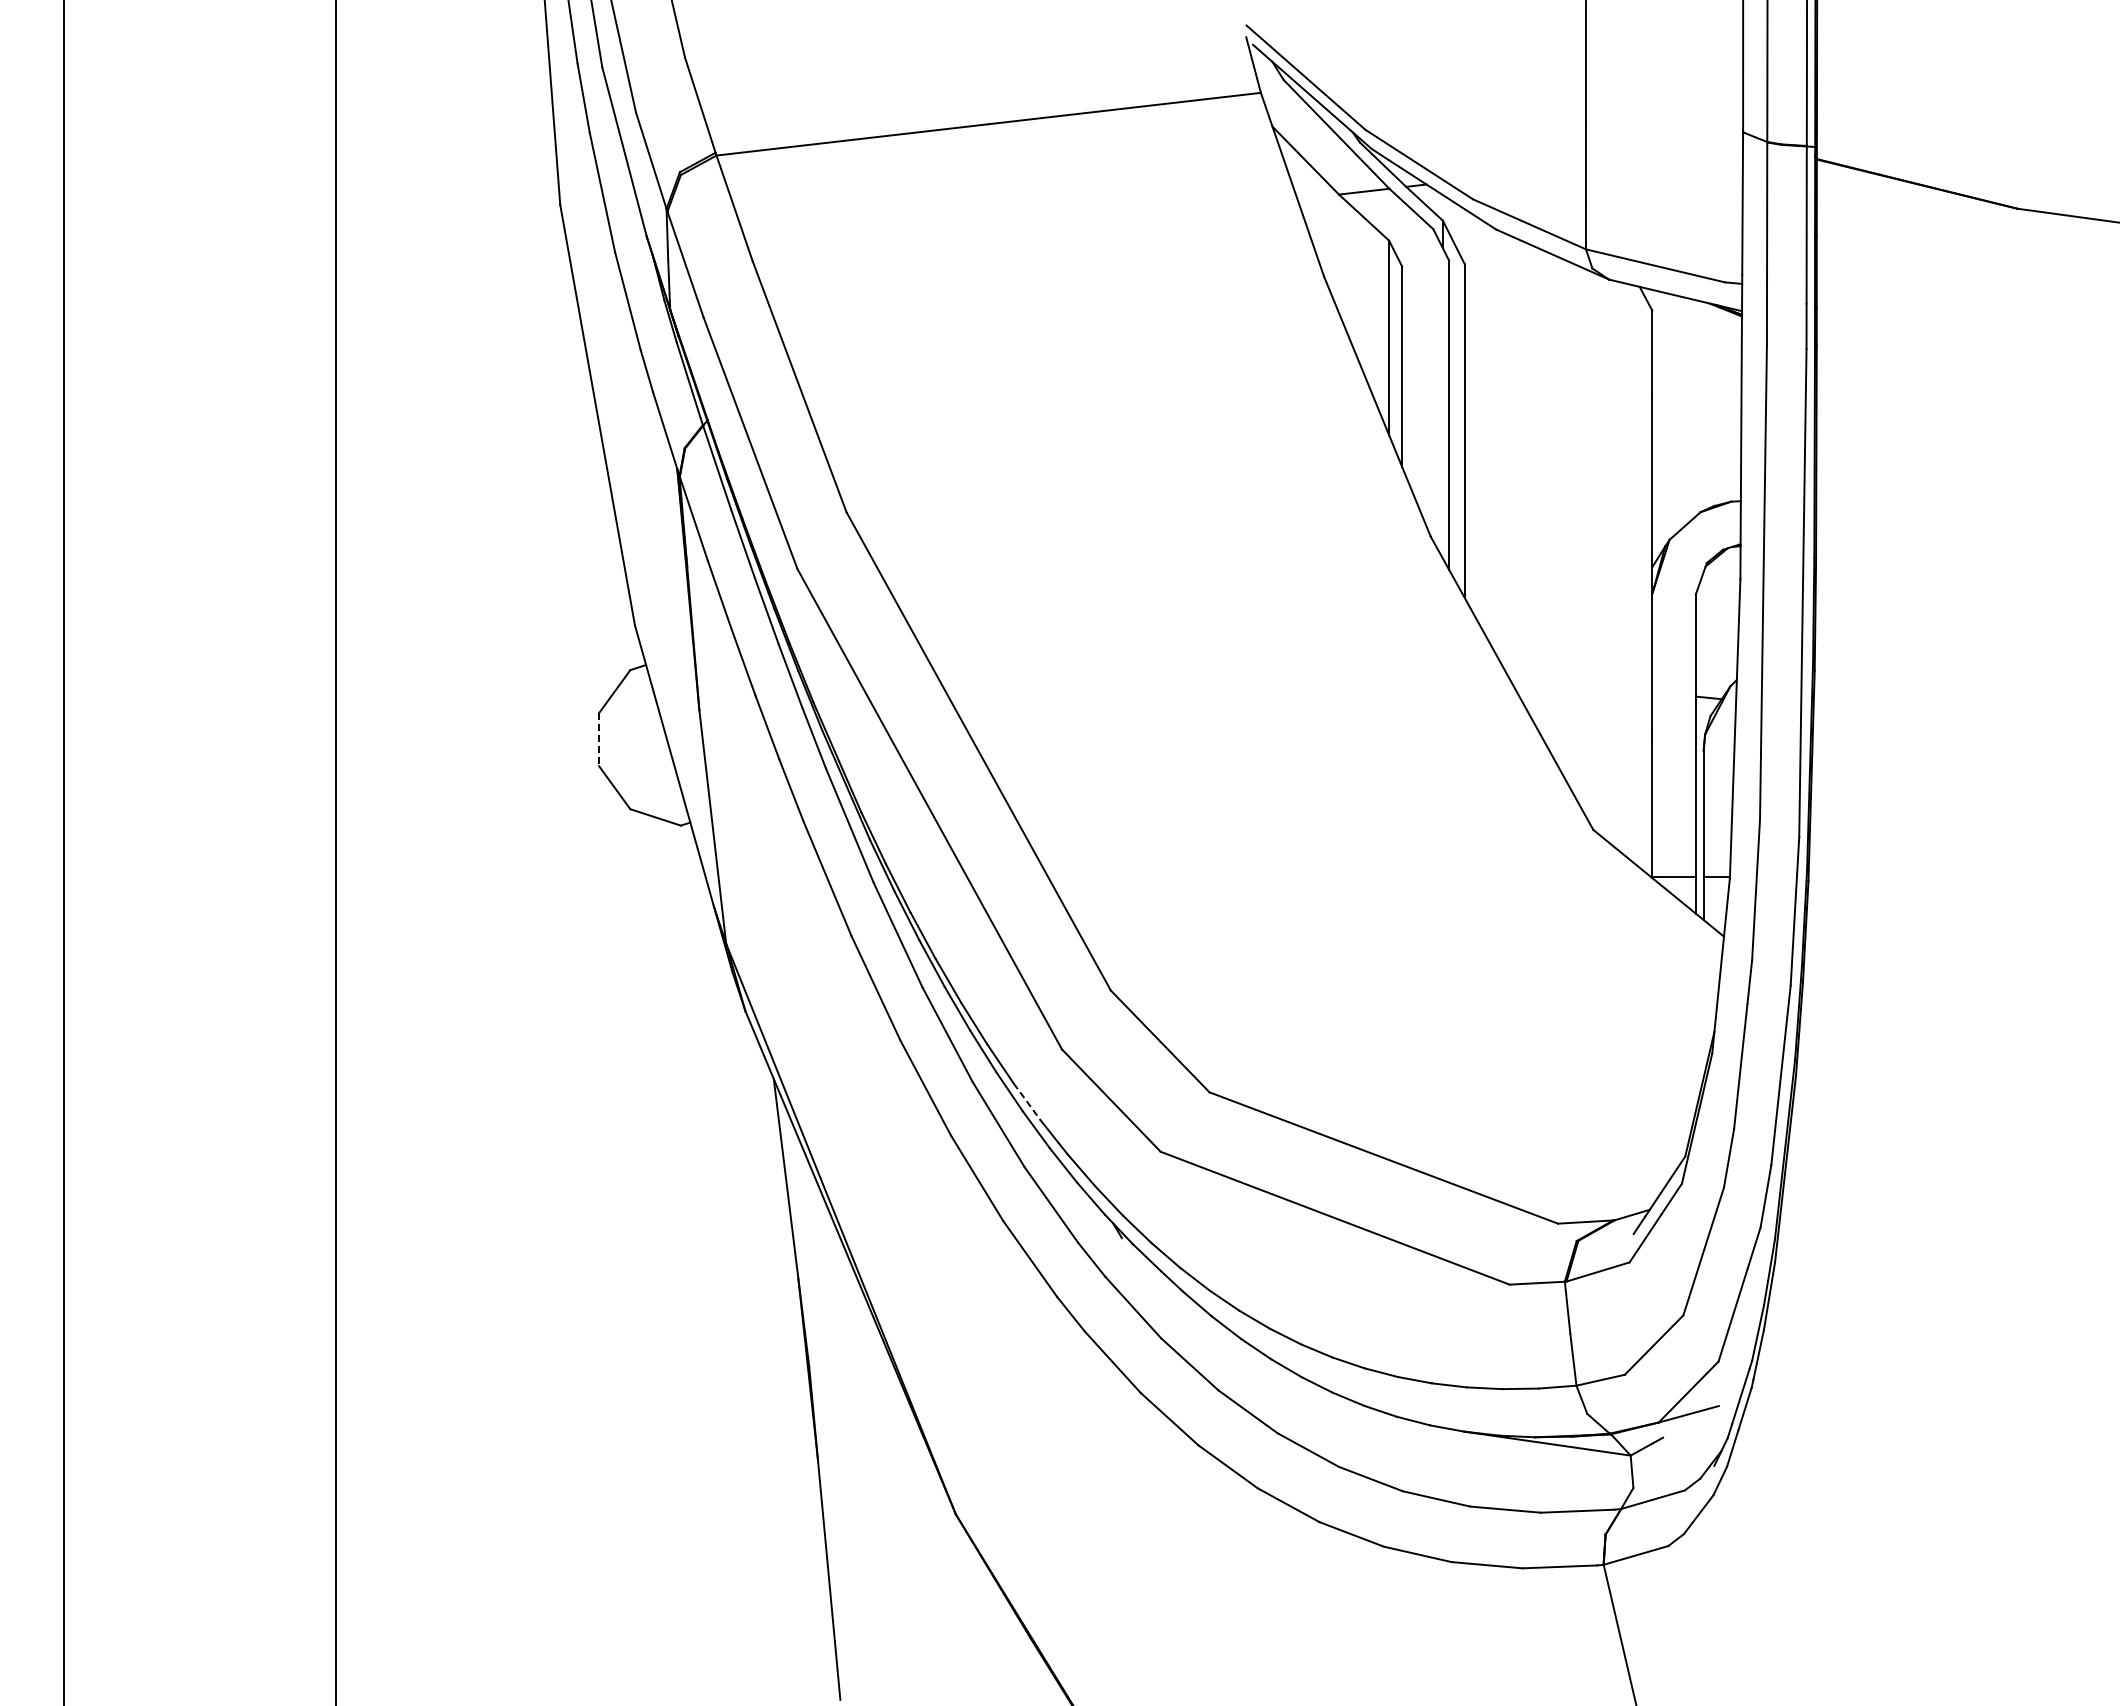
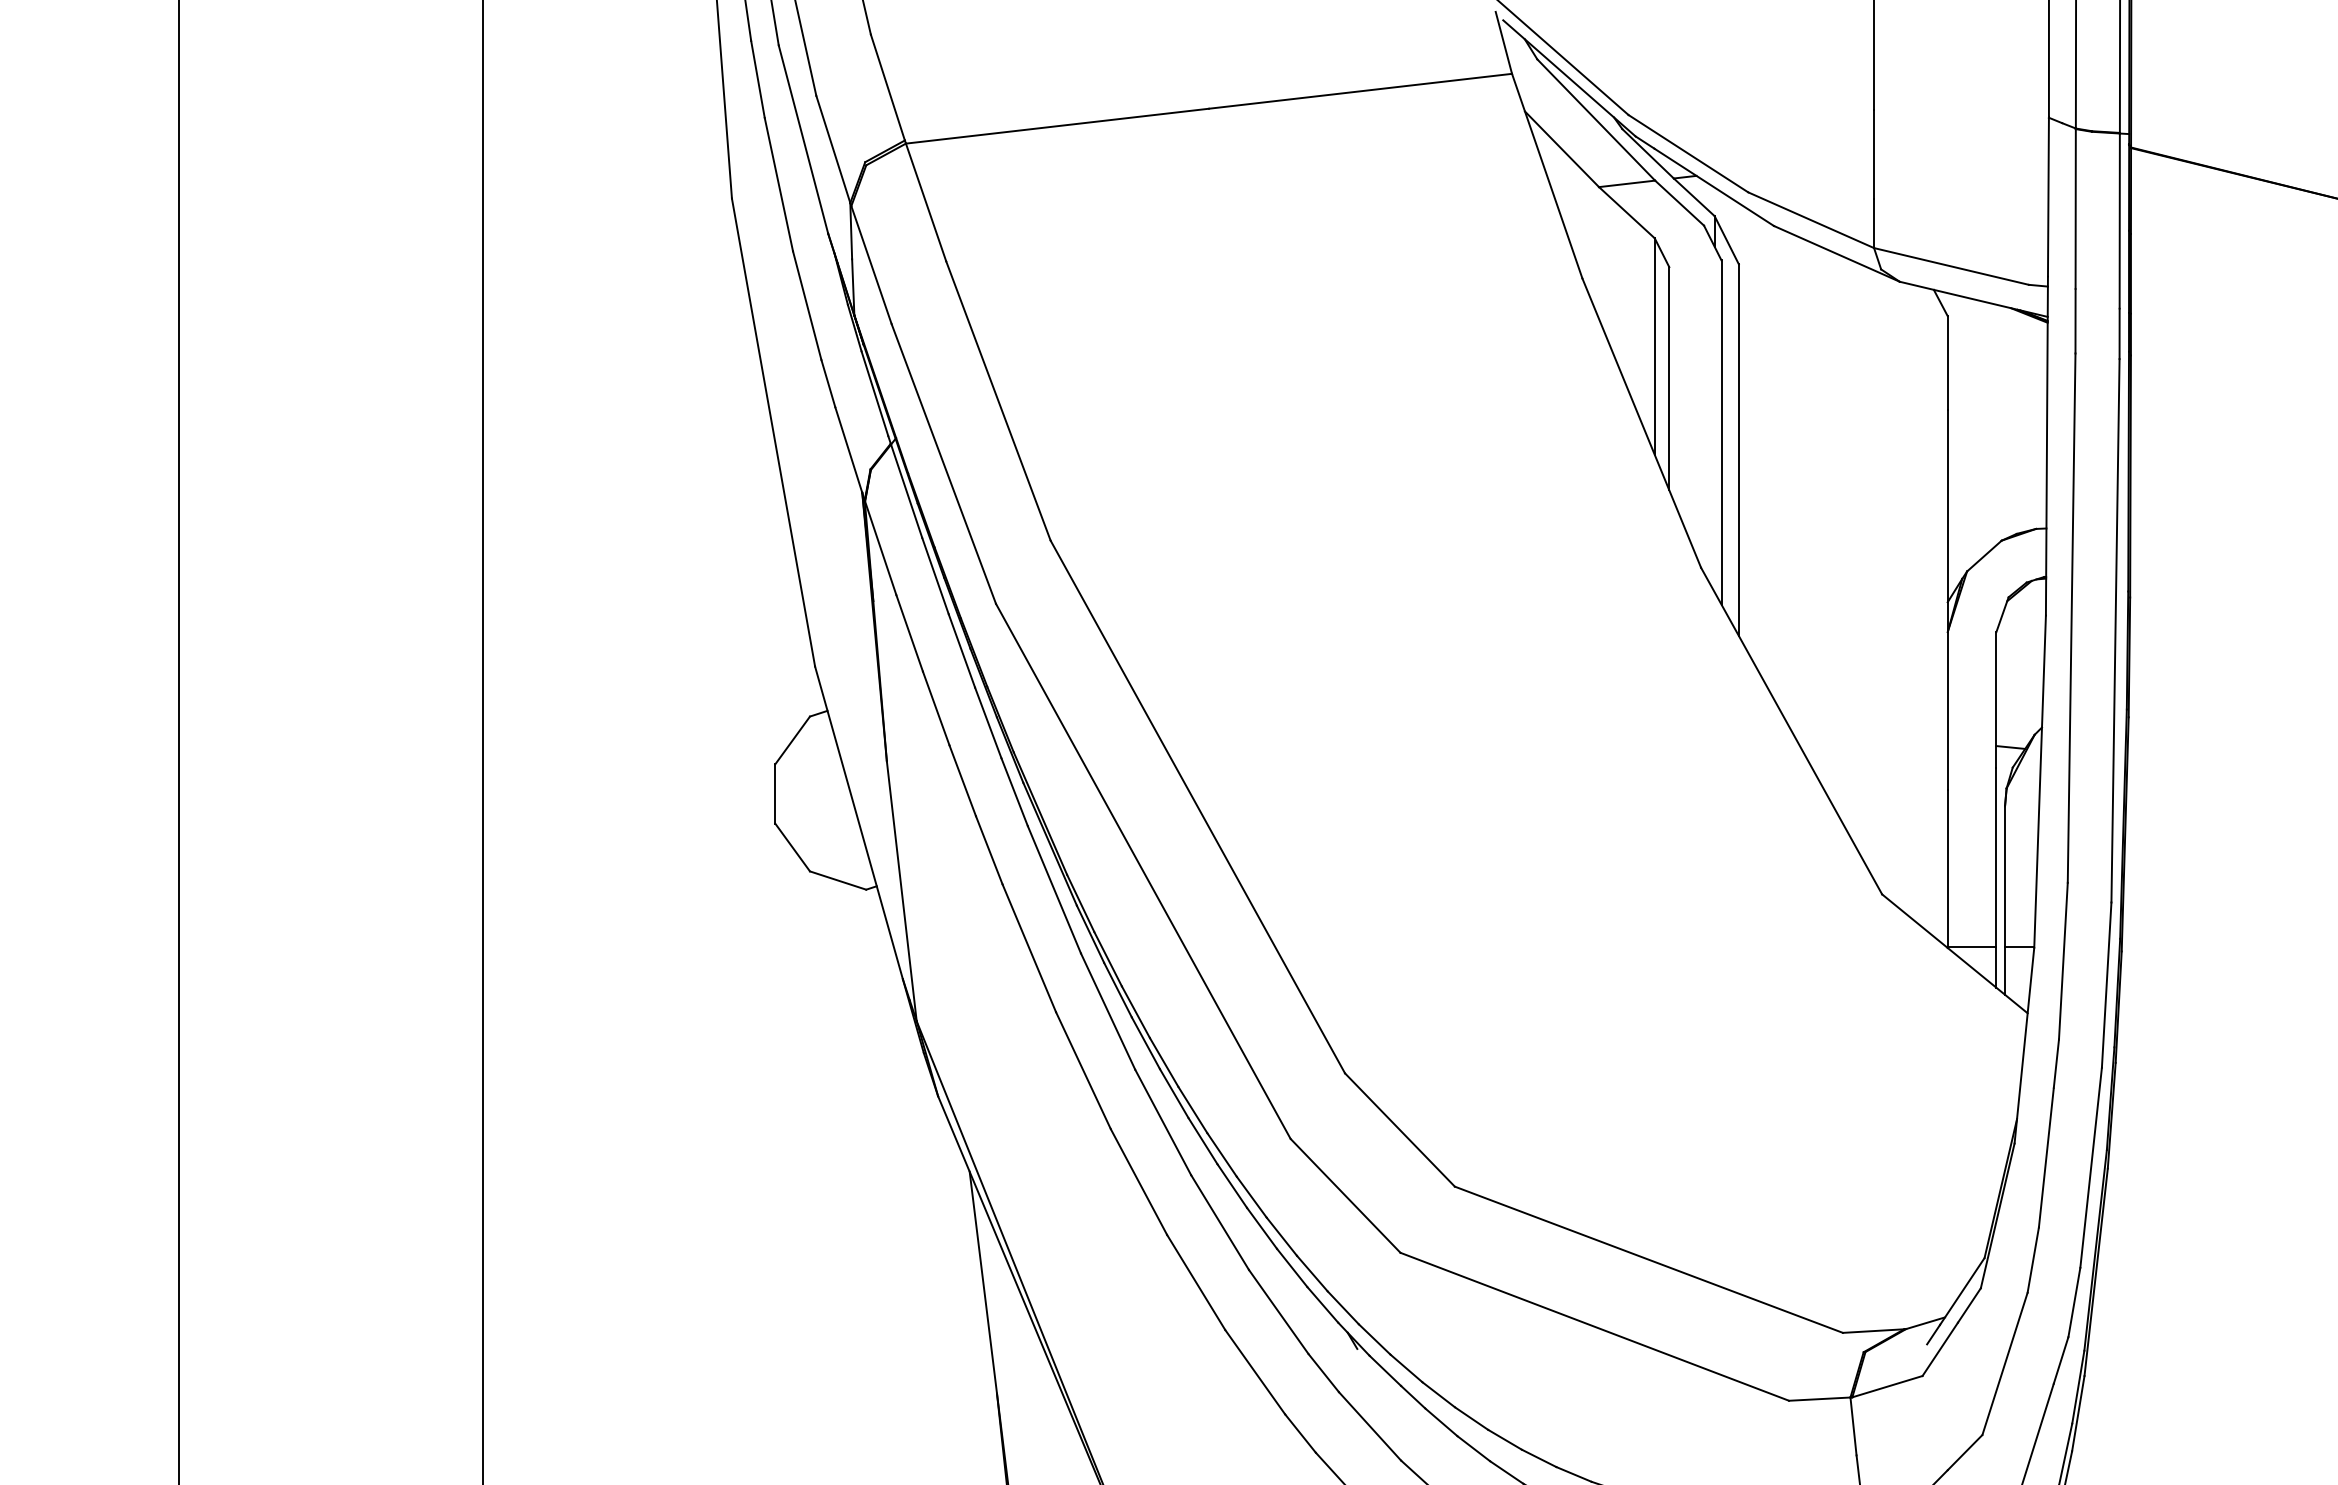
line: (599, 739) -> (775, 793), dashed -> solid
line: (1027, 1101) -> (1252, 1196), dashed -> solid

